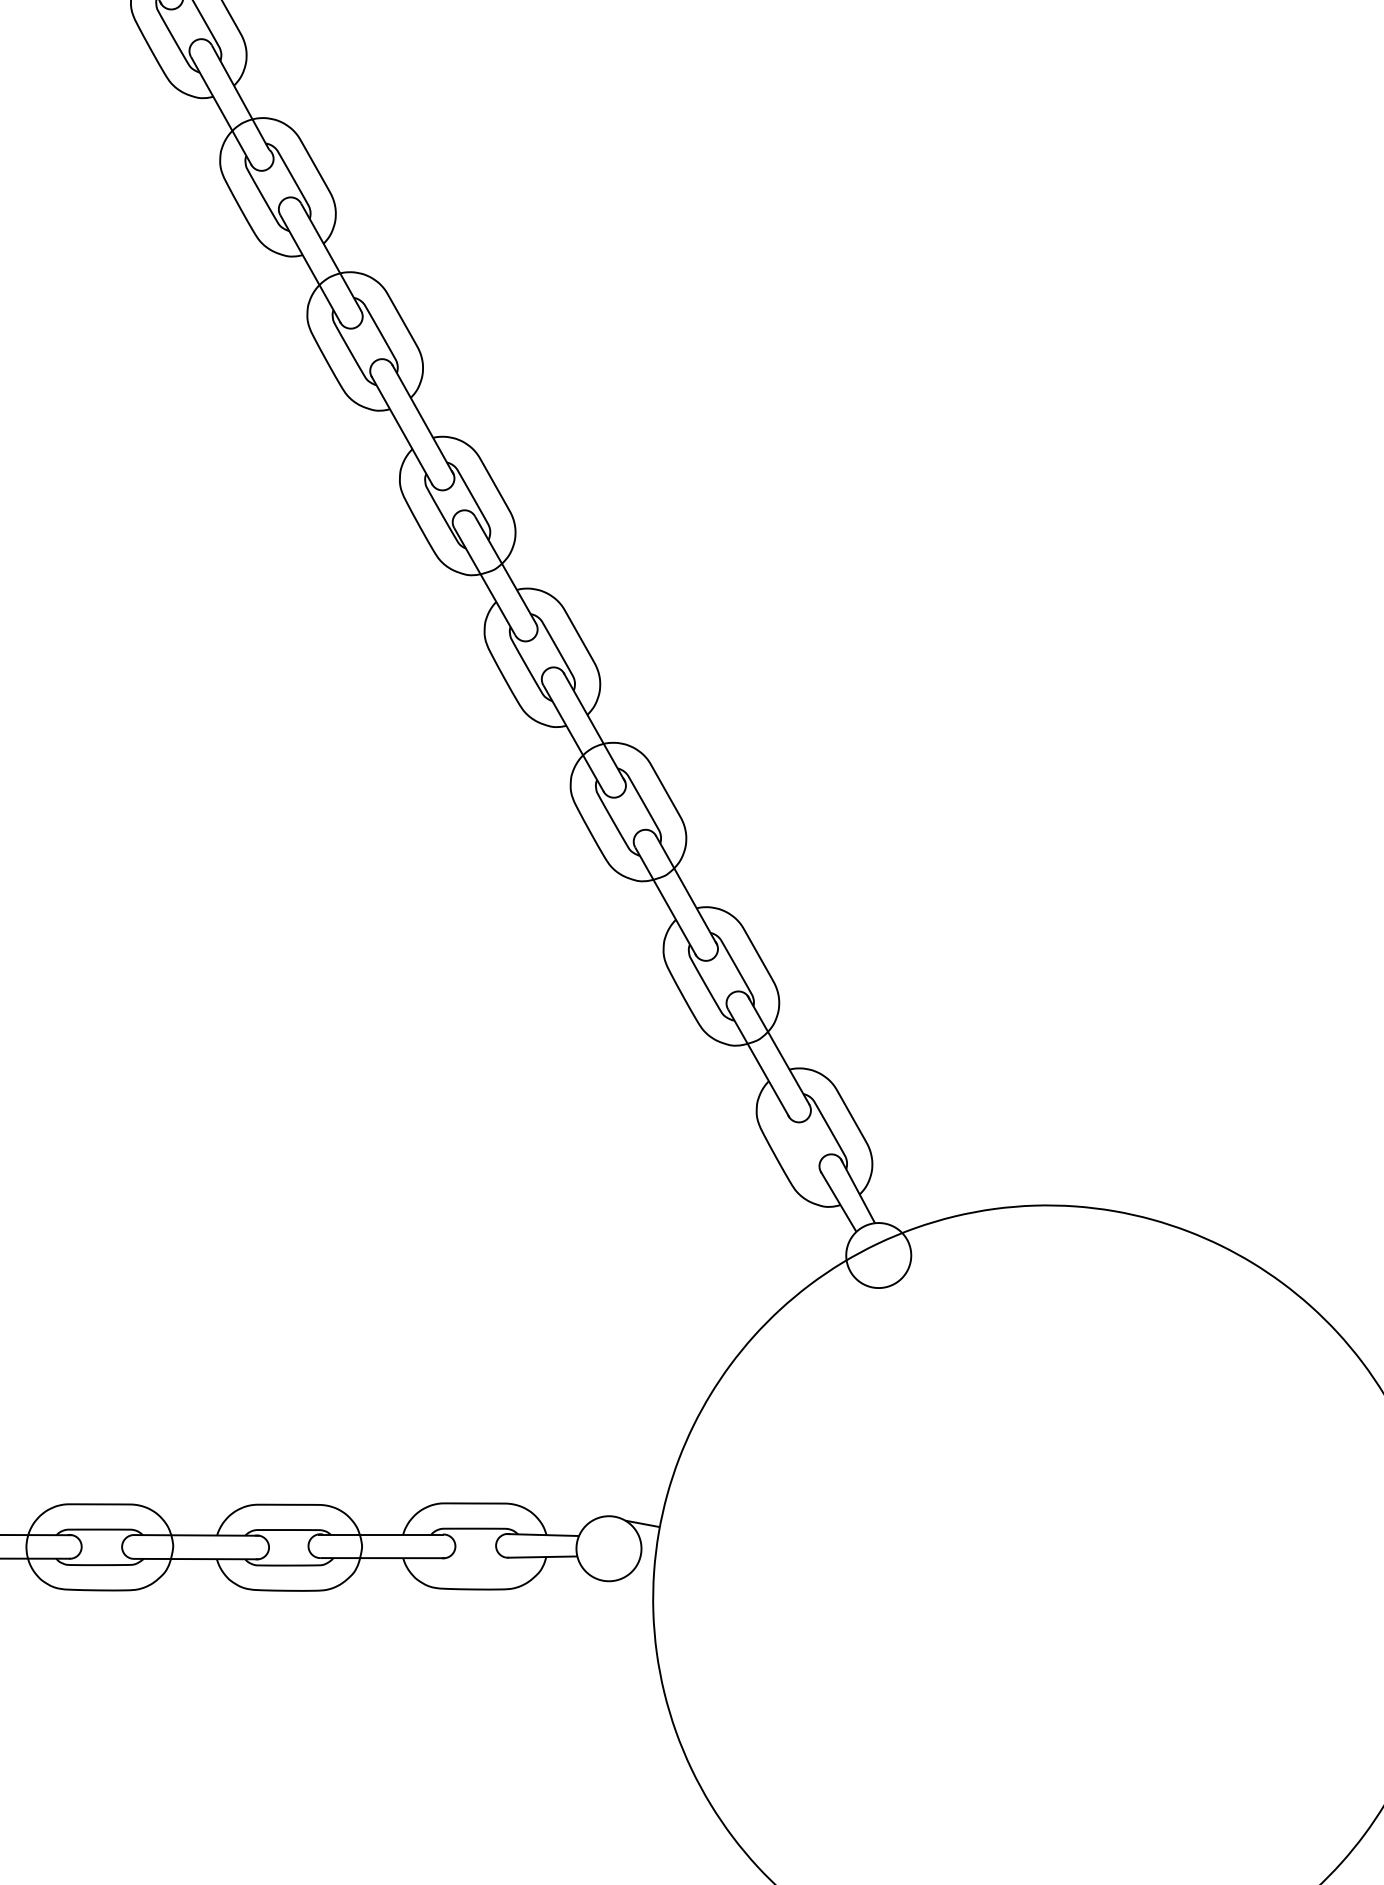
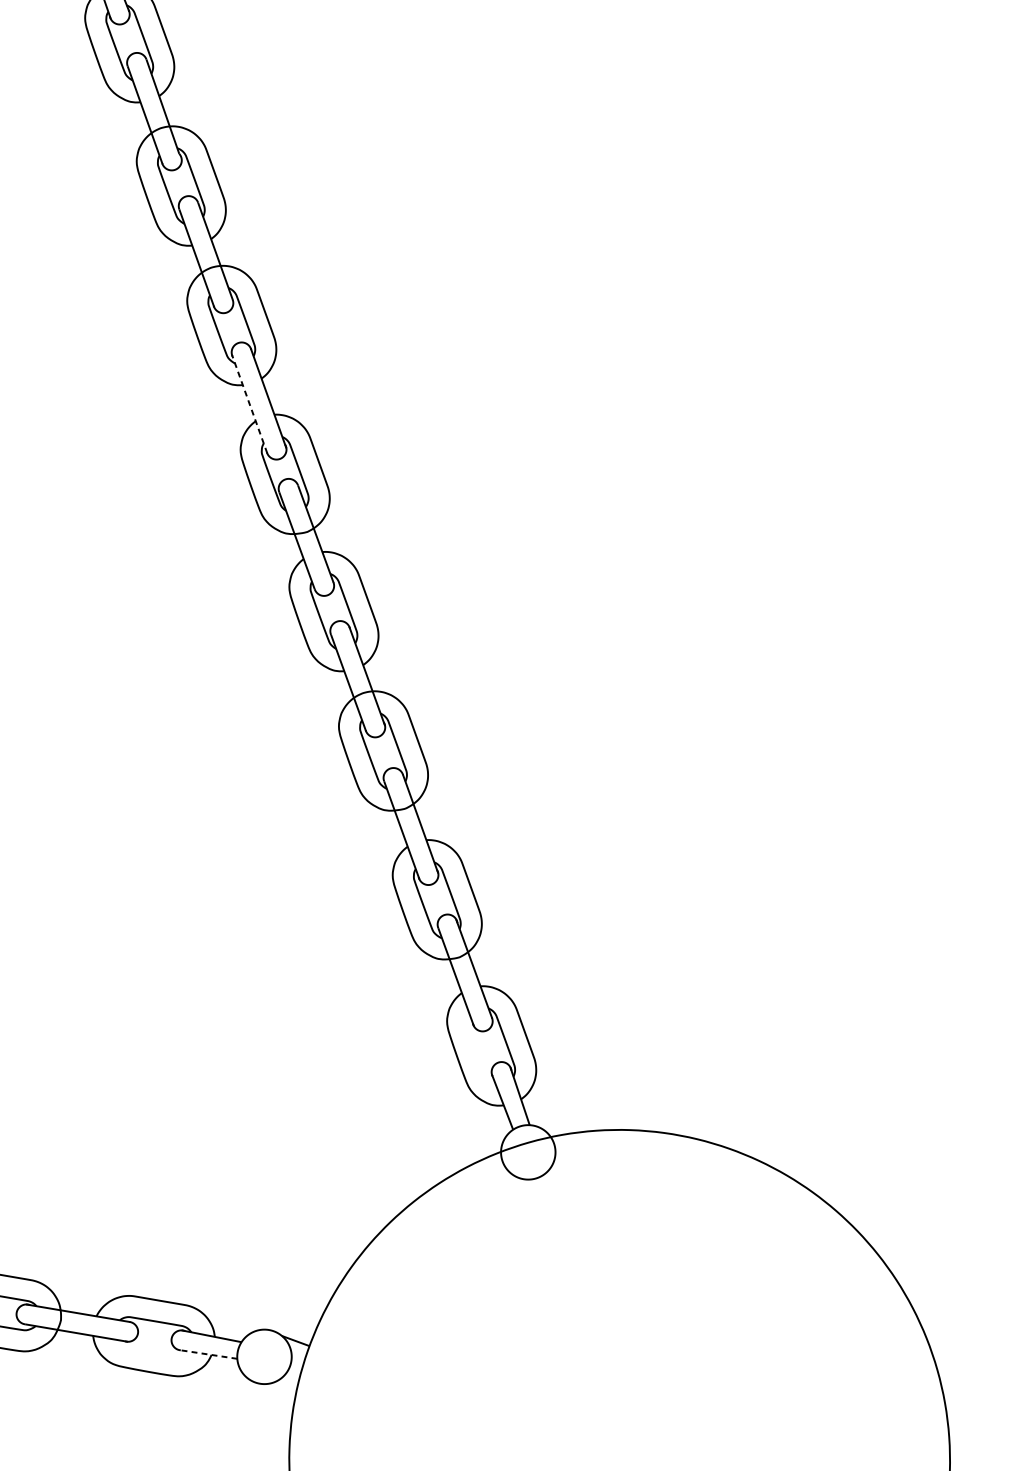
line: (401, 429) -> (249, 403), solid -> dashed
line: (541, 1557) -> (207, 1354), solid -> dashed

